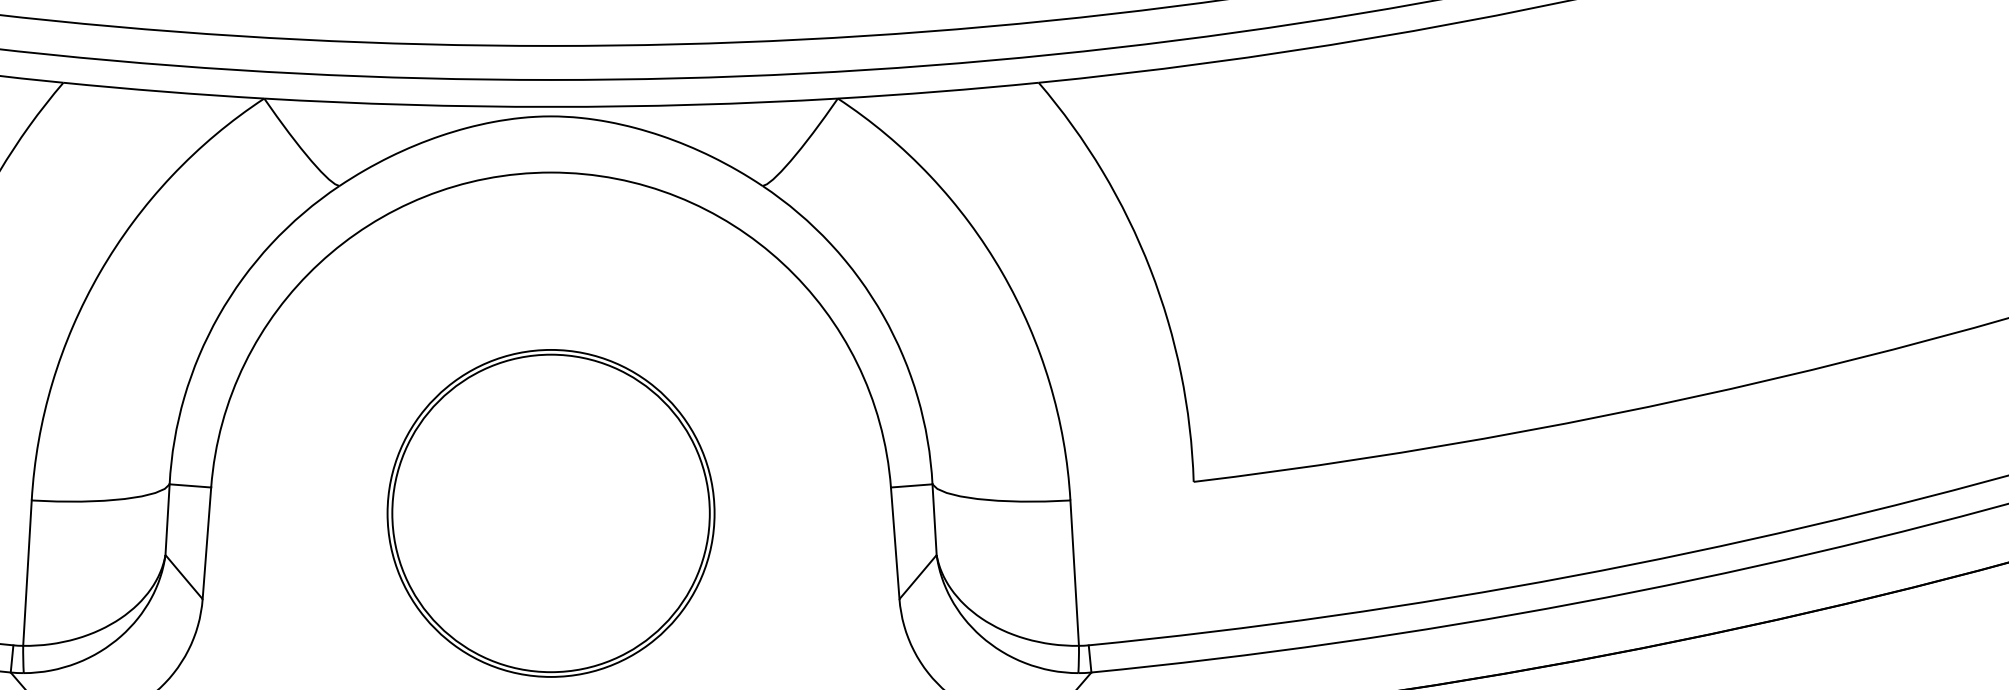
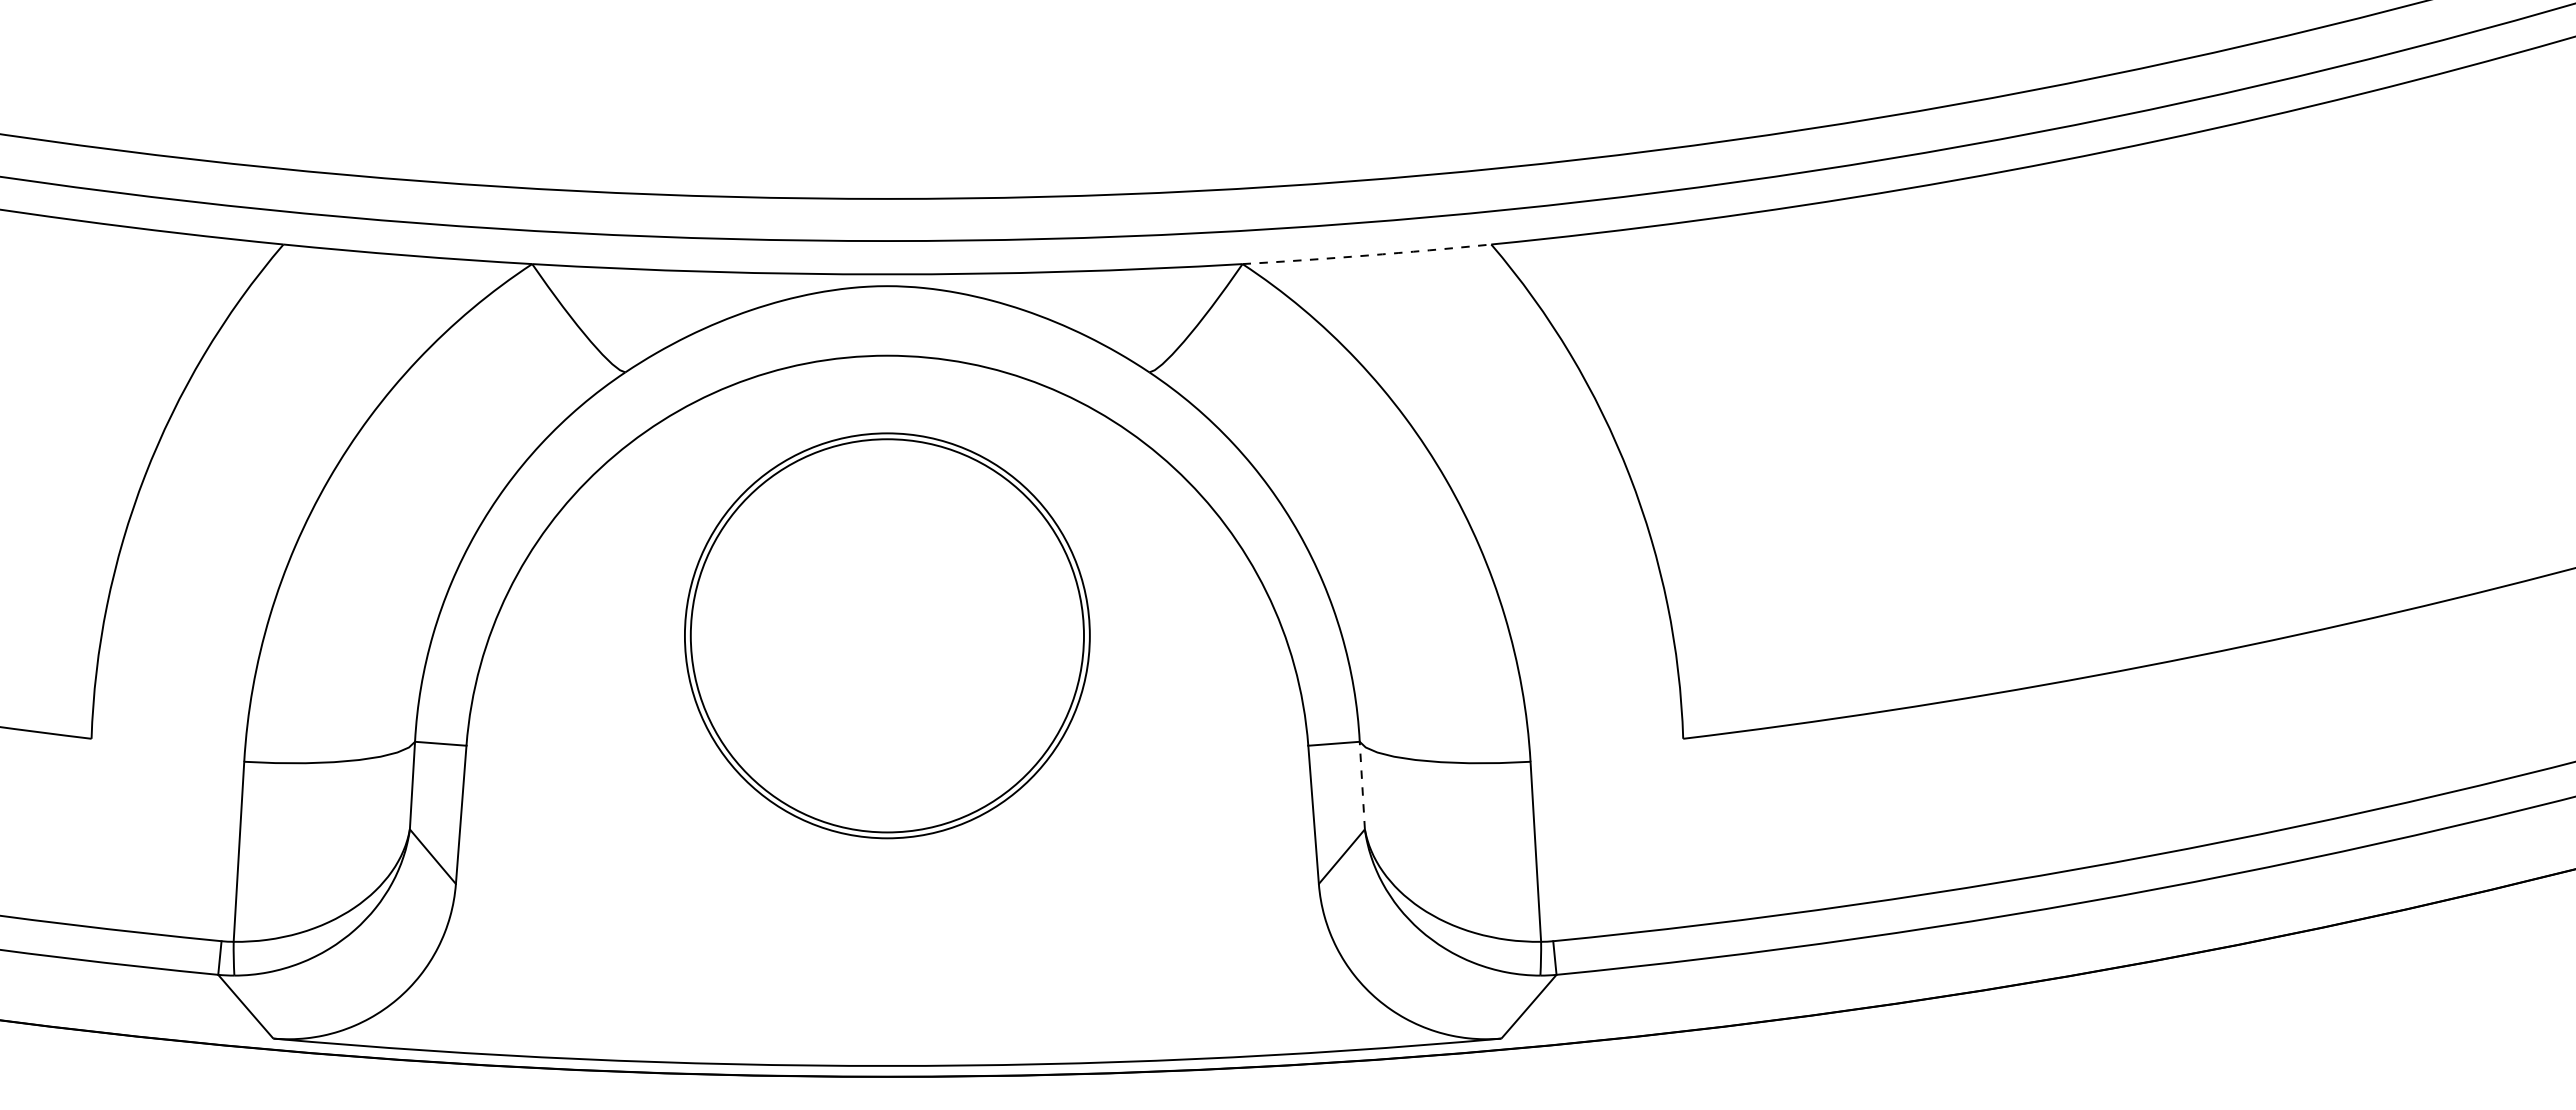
arc: (938, 91) -> (1367, 255), solid -> dashed
part: (551, 513) -> (887, 635), moved
line: (934, 519) -> (1362, 785), solid -> dashed

